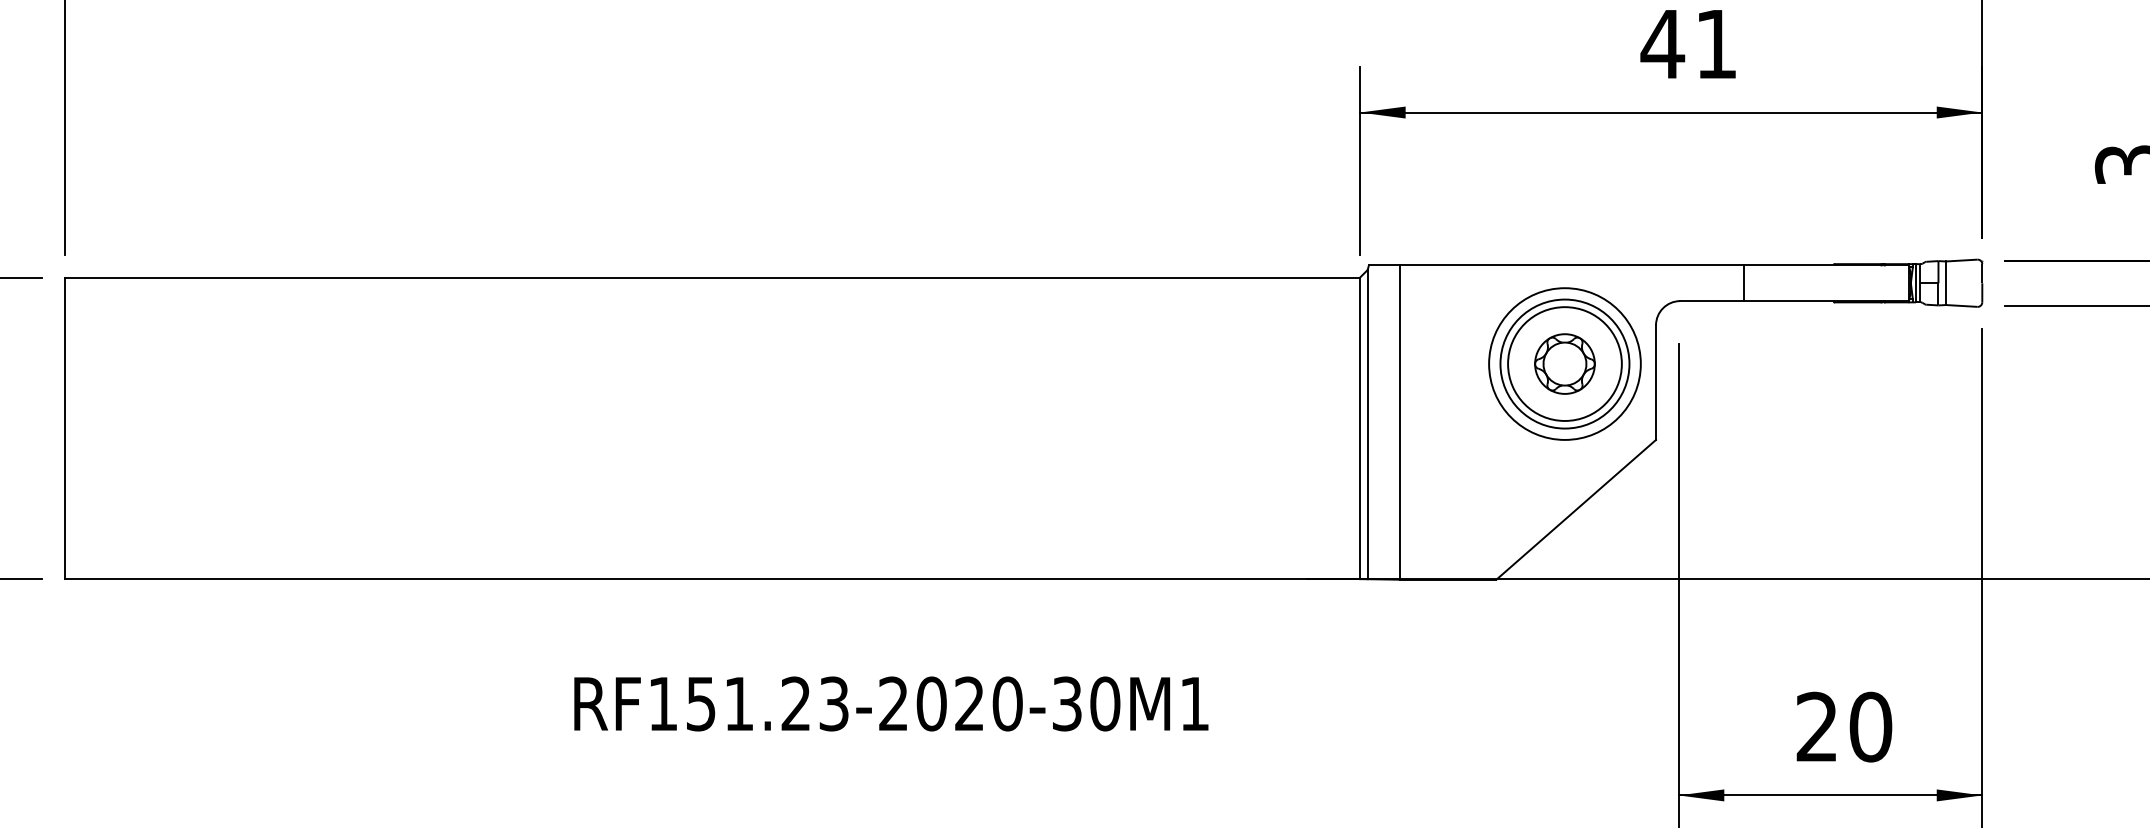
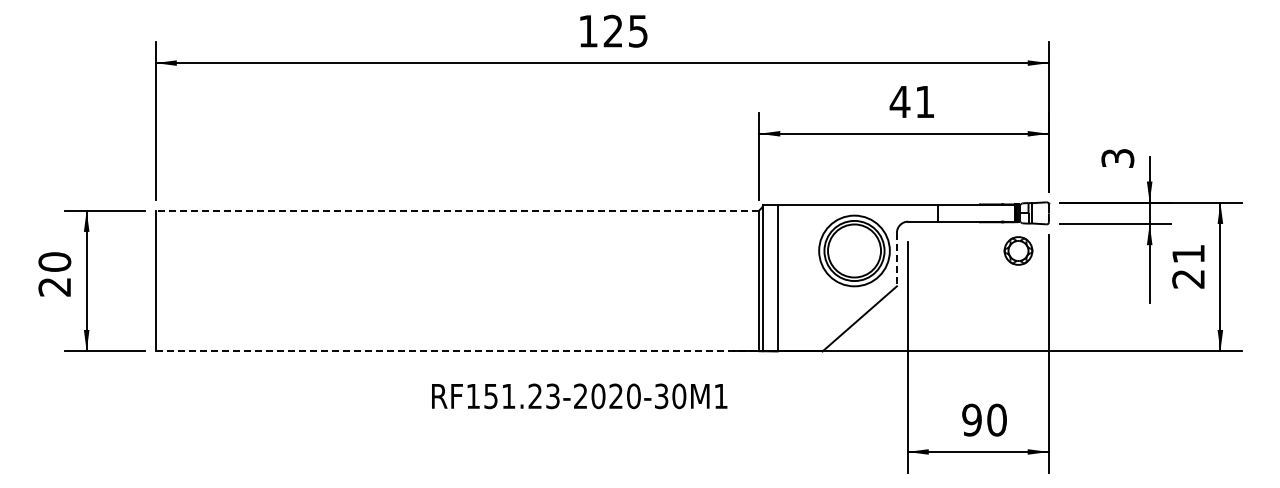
line: (712, 277) -> (457, 210), solid -> dashed
part: (1564, 363) -> (1018, 250), moved
line: (1655, 382) -> (896, 259), solid -> dashed
line: (712, 579) -> (457, 351), solid -> dashed
text: (891, 704) -> (579, 396), moved
text: (1816, 725) -> (971, 419), 20 -> 90

